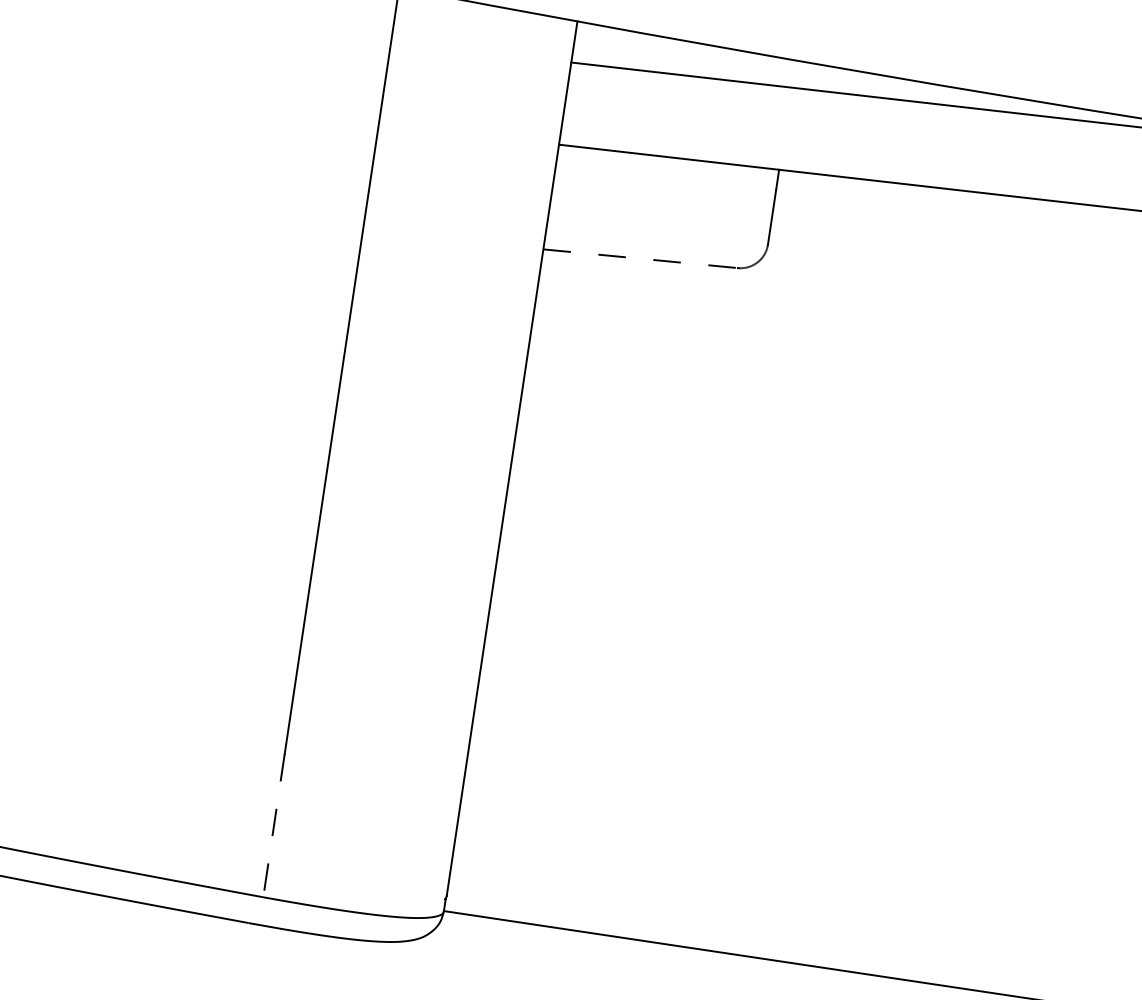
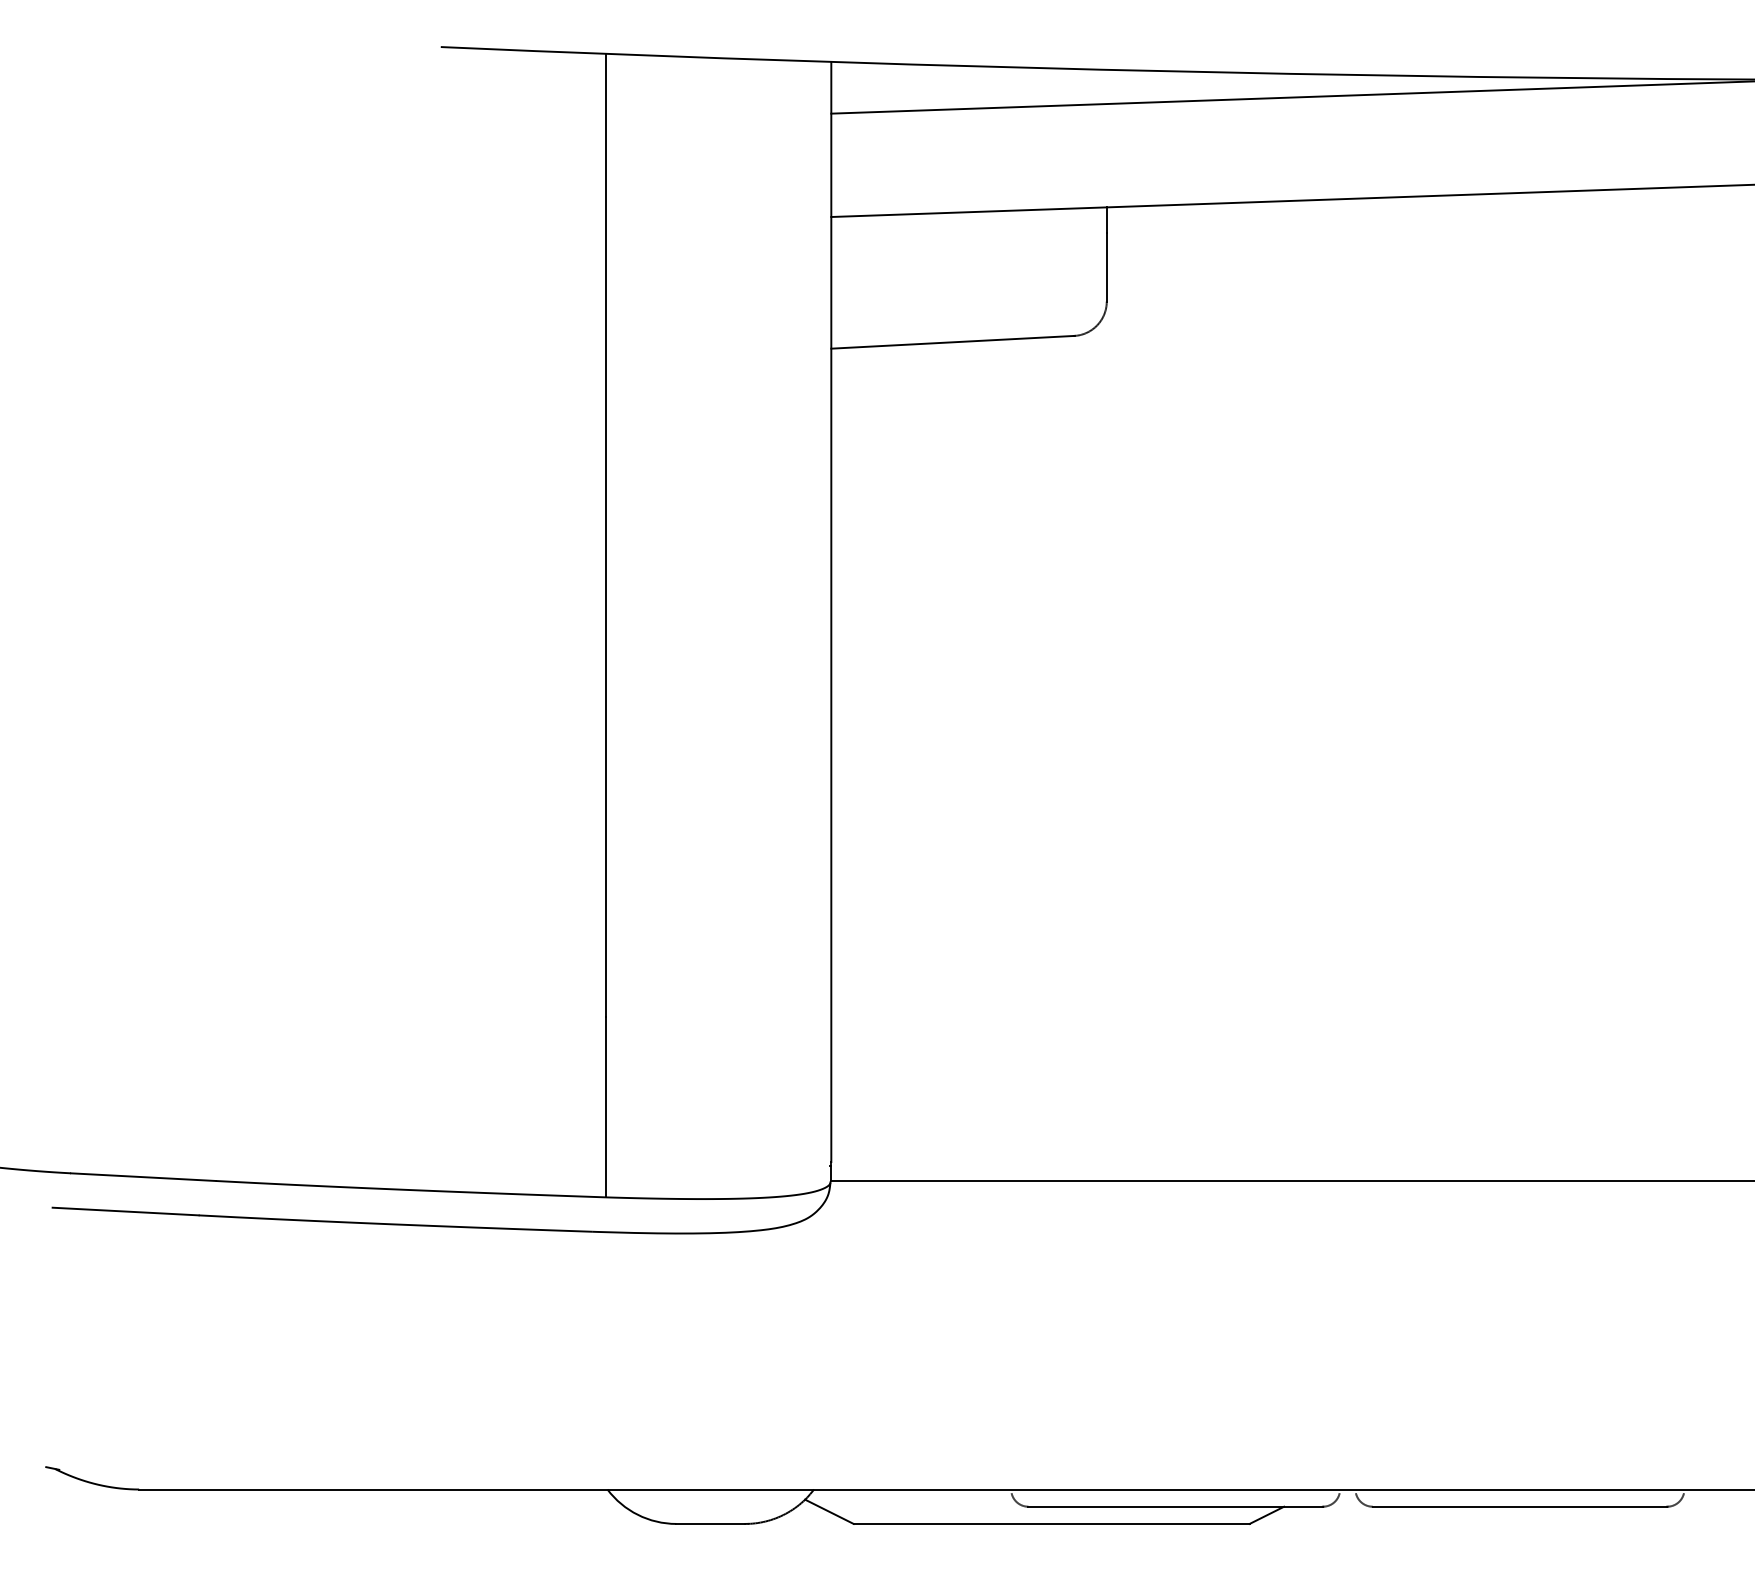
line: (640, 258) -> (952, 342), dashed -> solid
line: (273, 825) -> (605, 1107), dashed -> solid

